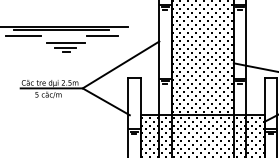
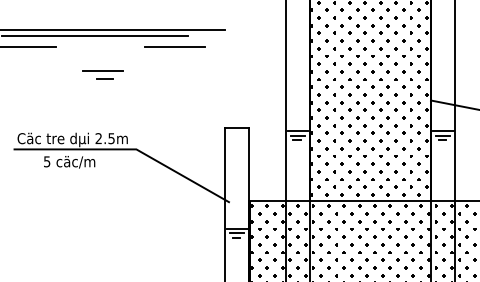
line: (65, 42) -> (102, 59), removed
line: (120, 64) -> (210, 102), removed

